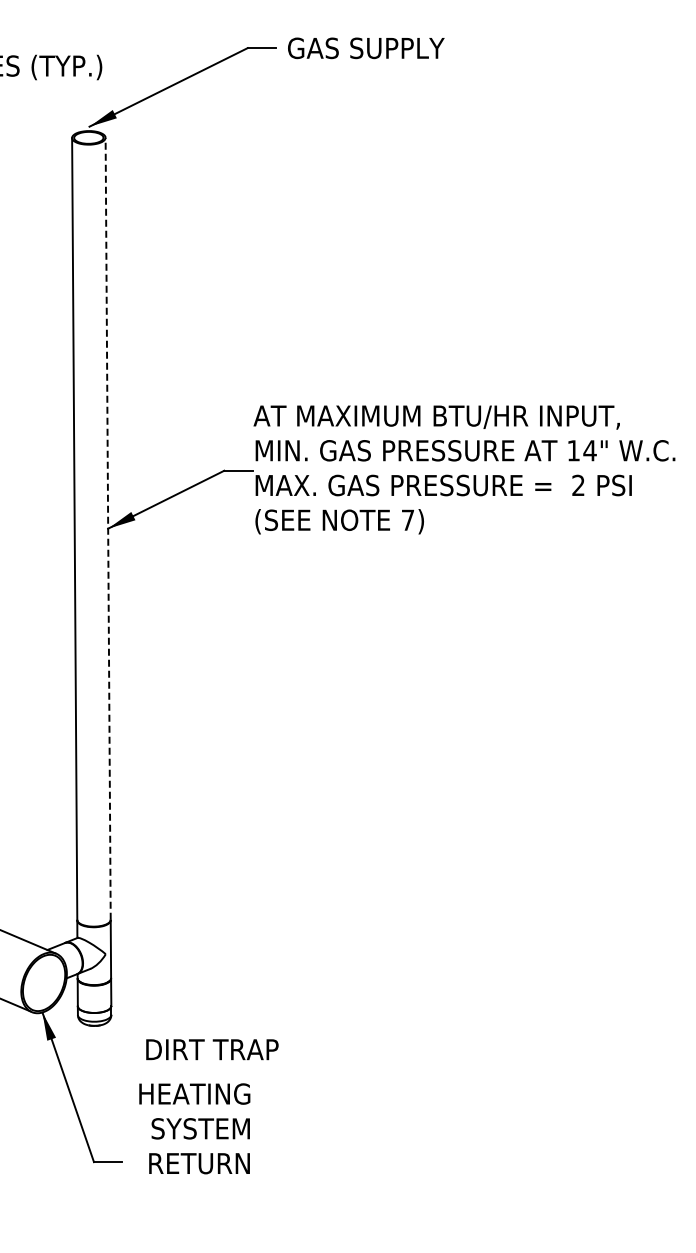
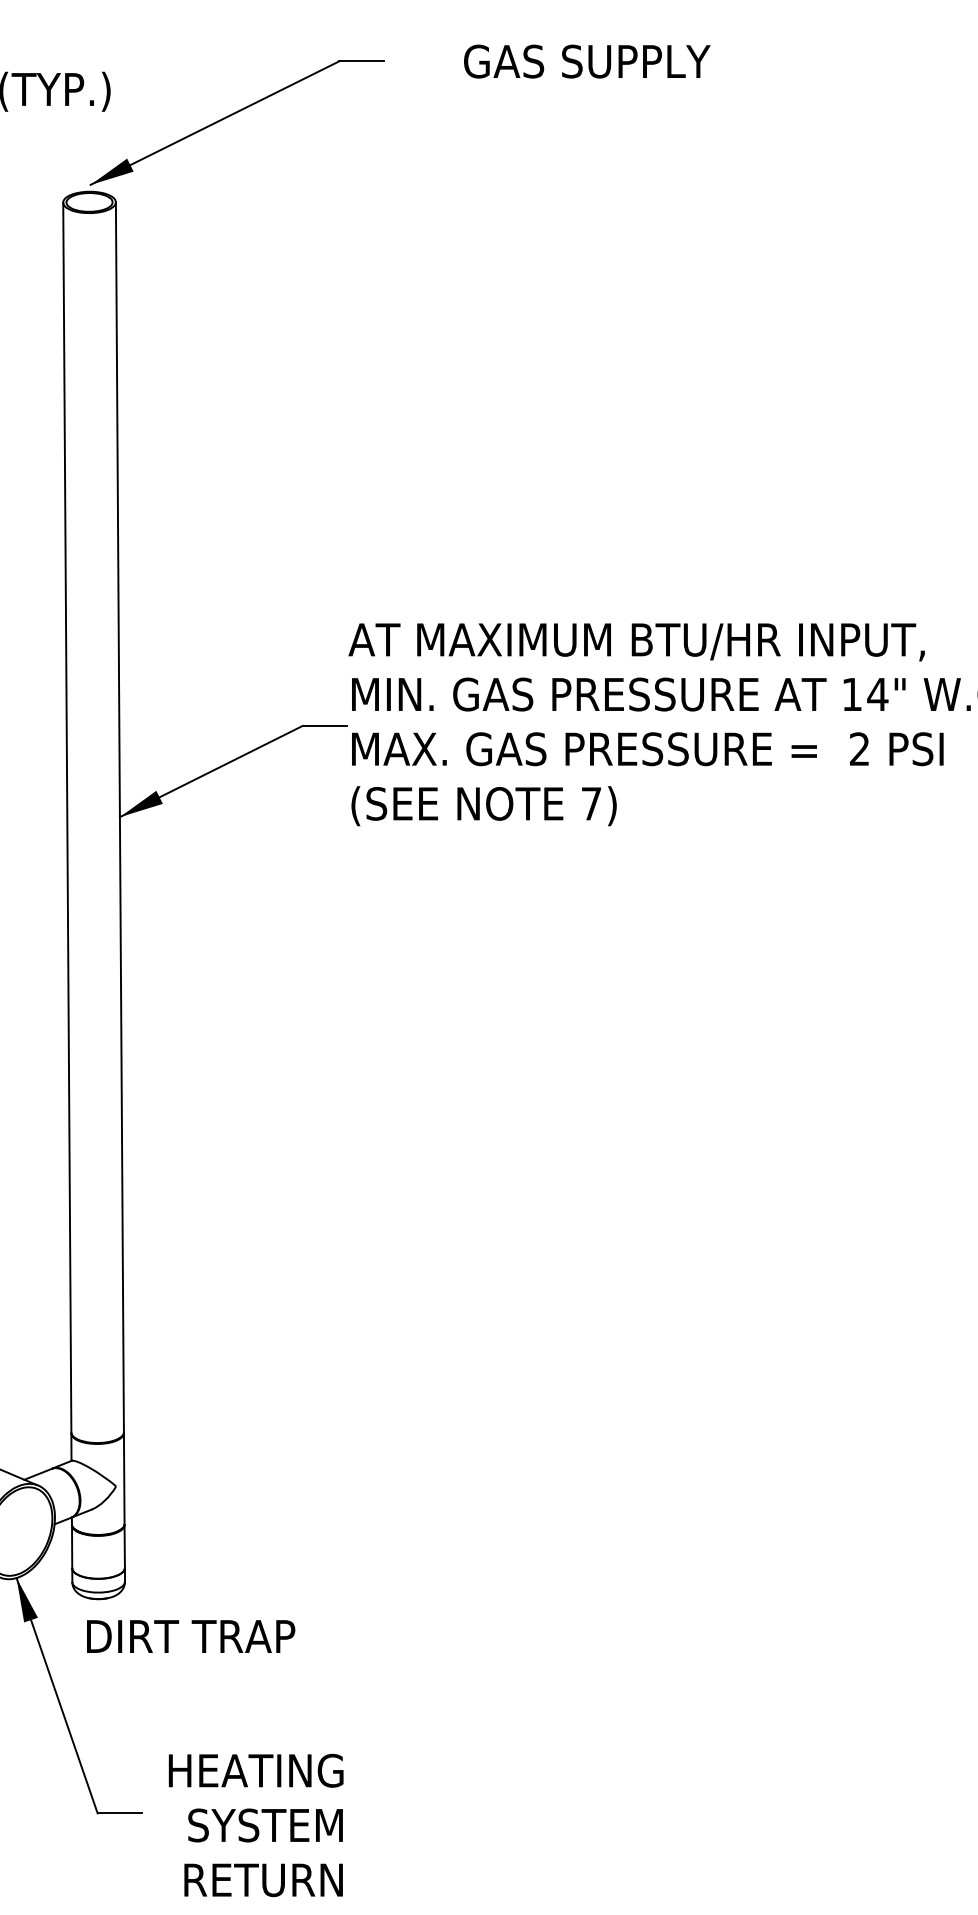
text: (366, 48) -> (587, 61), moved
line: (108, 528) -> (120, 816), dashed -> solid
text: (212, 1049) -> (191, 1636), moved
text: (194, 1128) -> (255, 1824), moved

